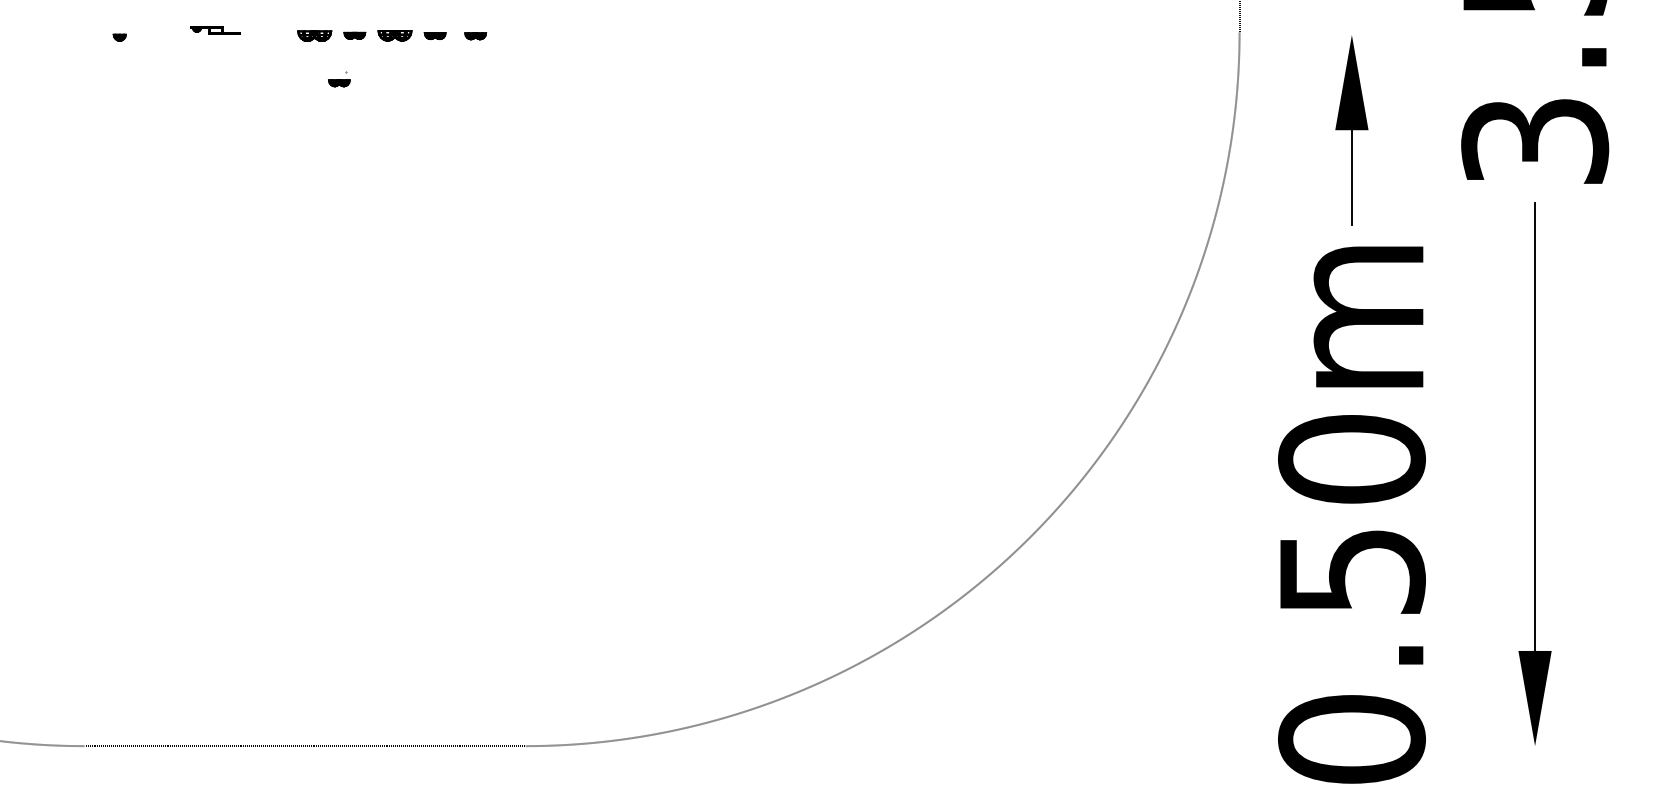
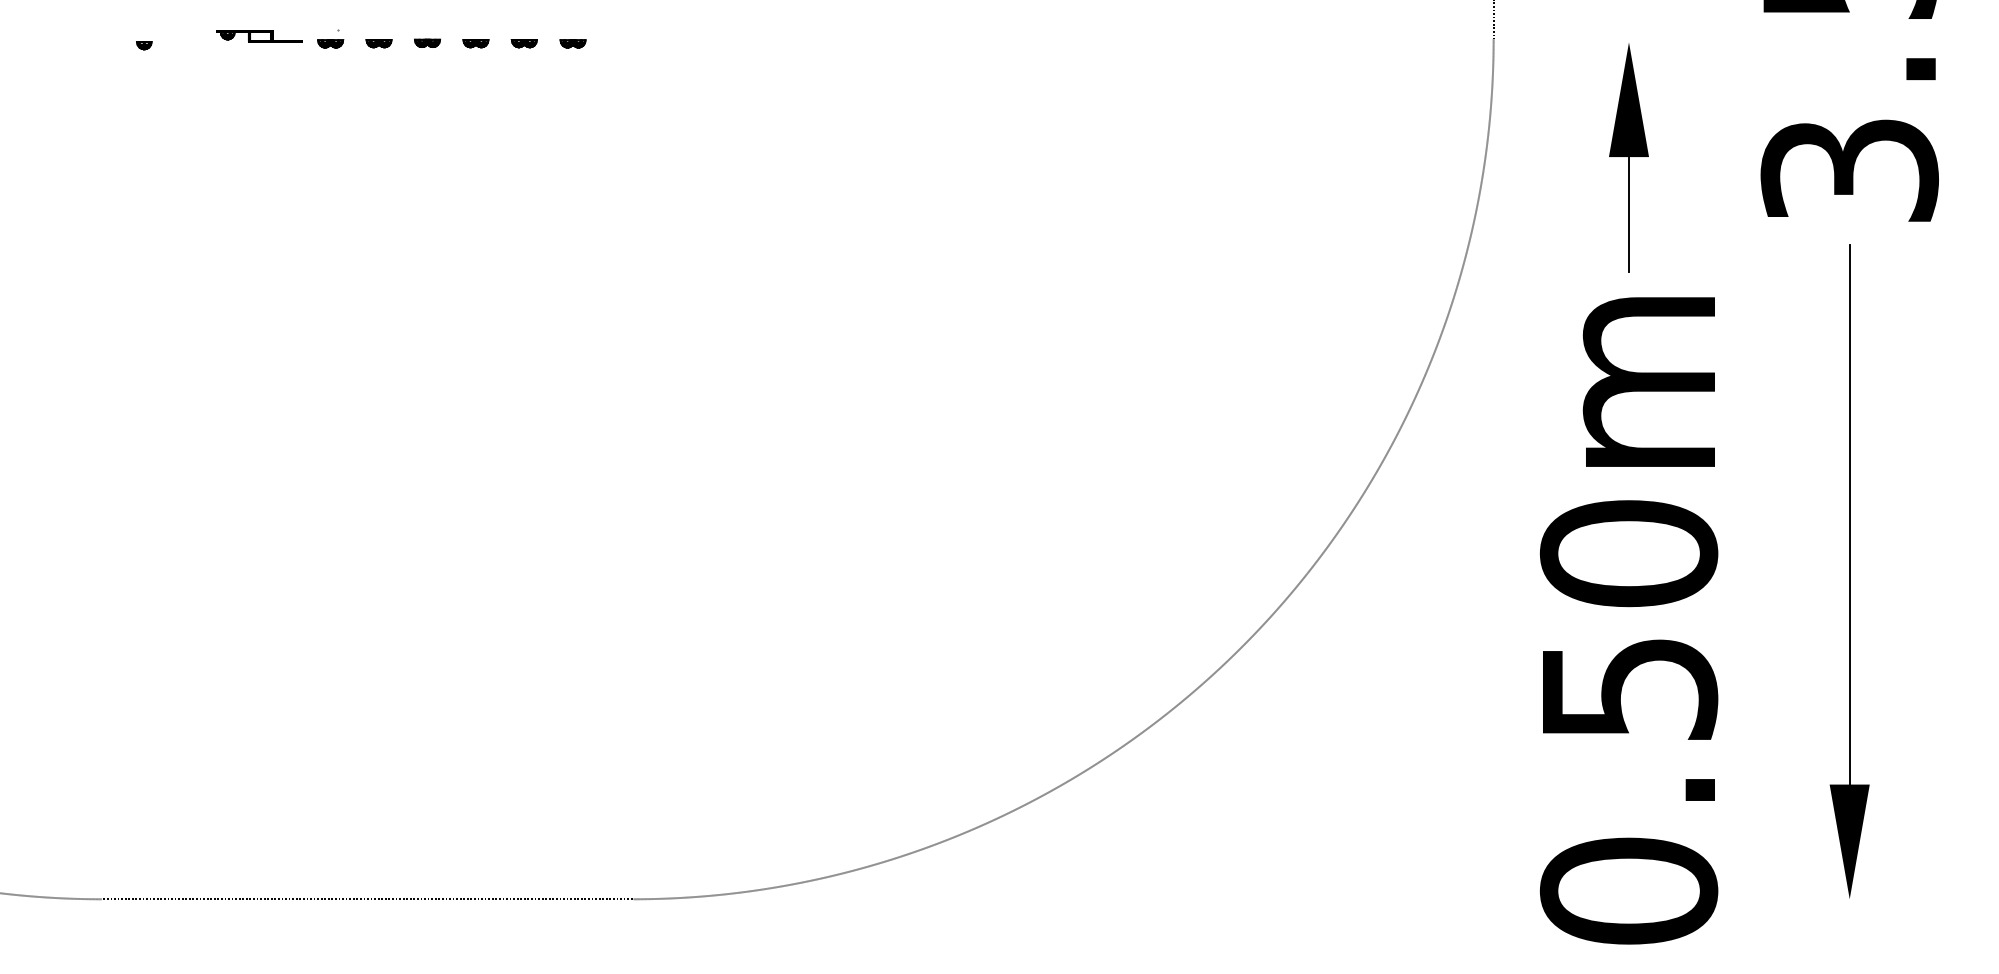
part: (215, 29) -> (259, 35), size x1.43
part: (314, 35) -> (378, 42), size x0.62
part: (394, 36) -> (475, 44), size x0.62
part: (339, 79) -> (330, 39), moved

